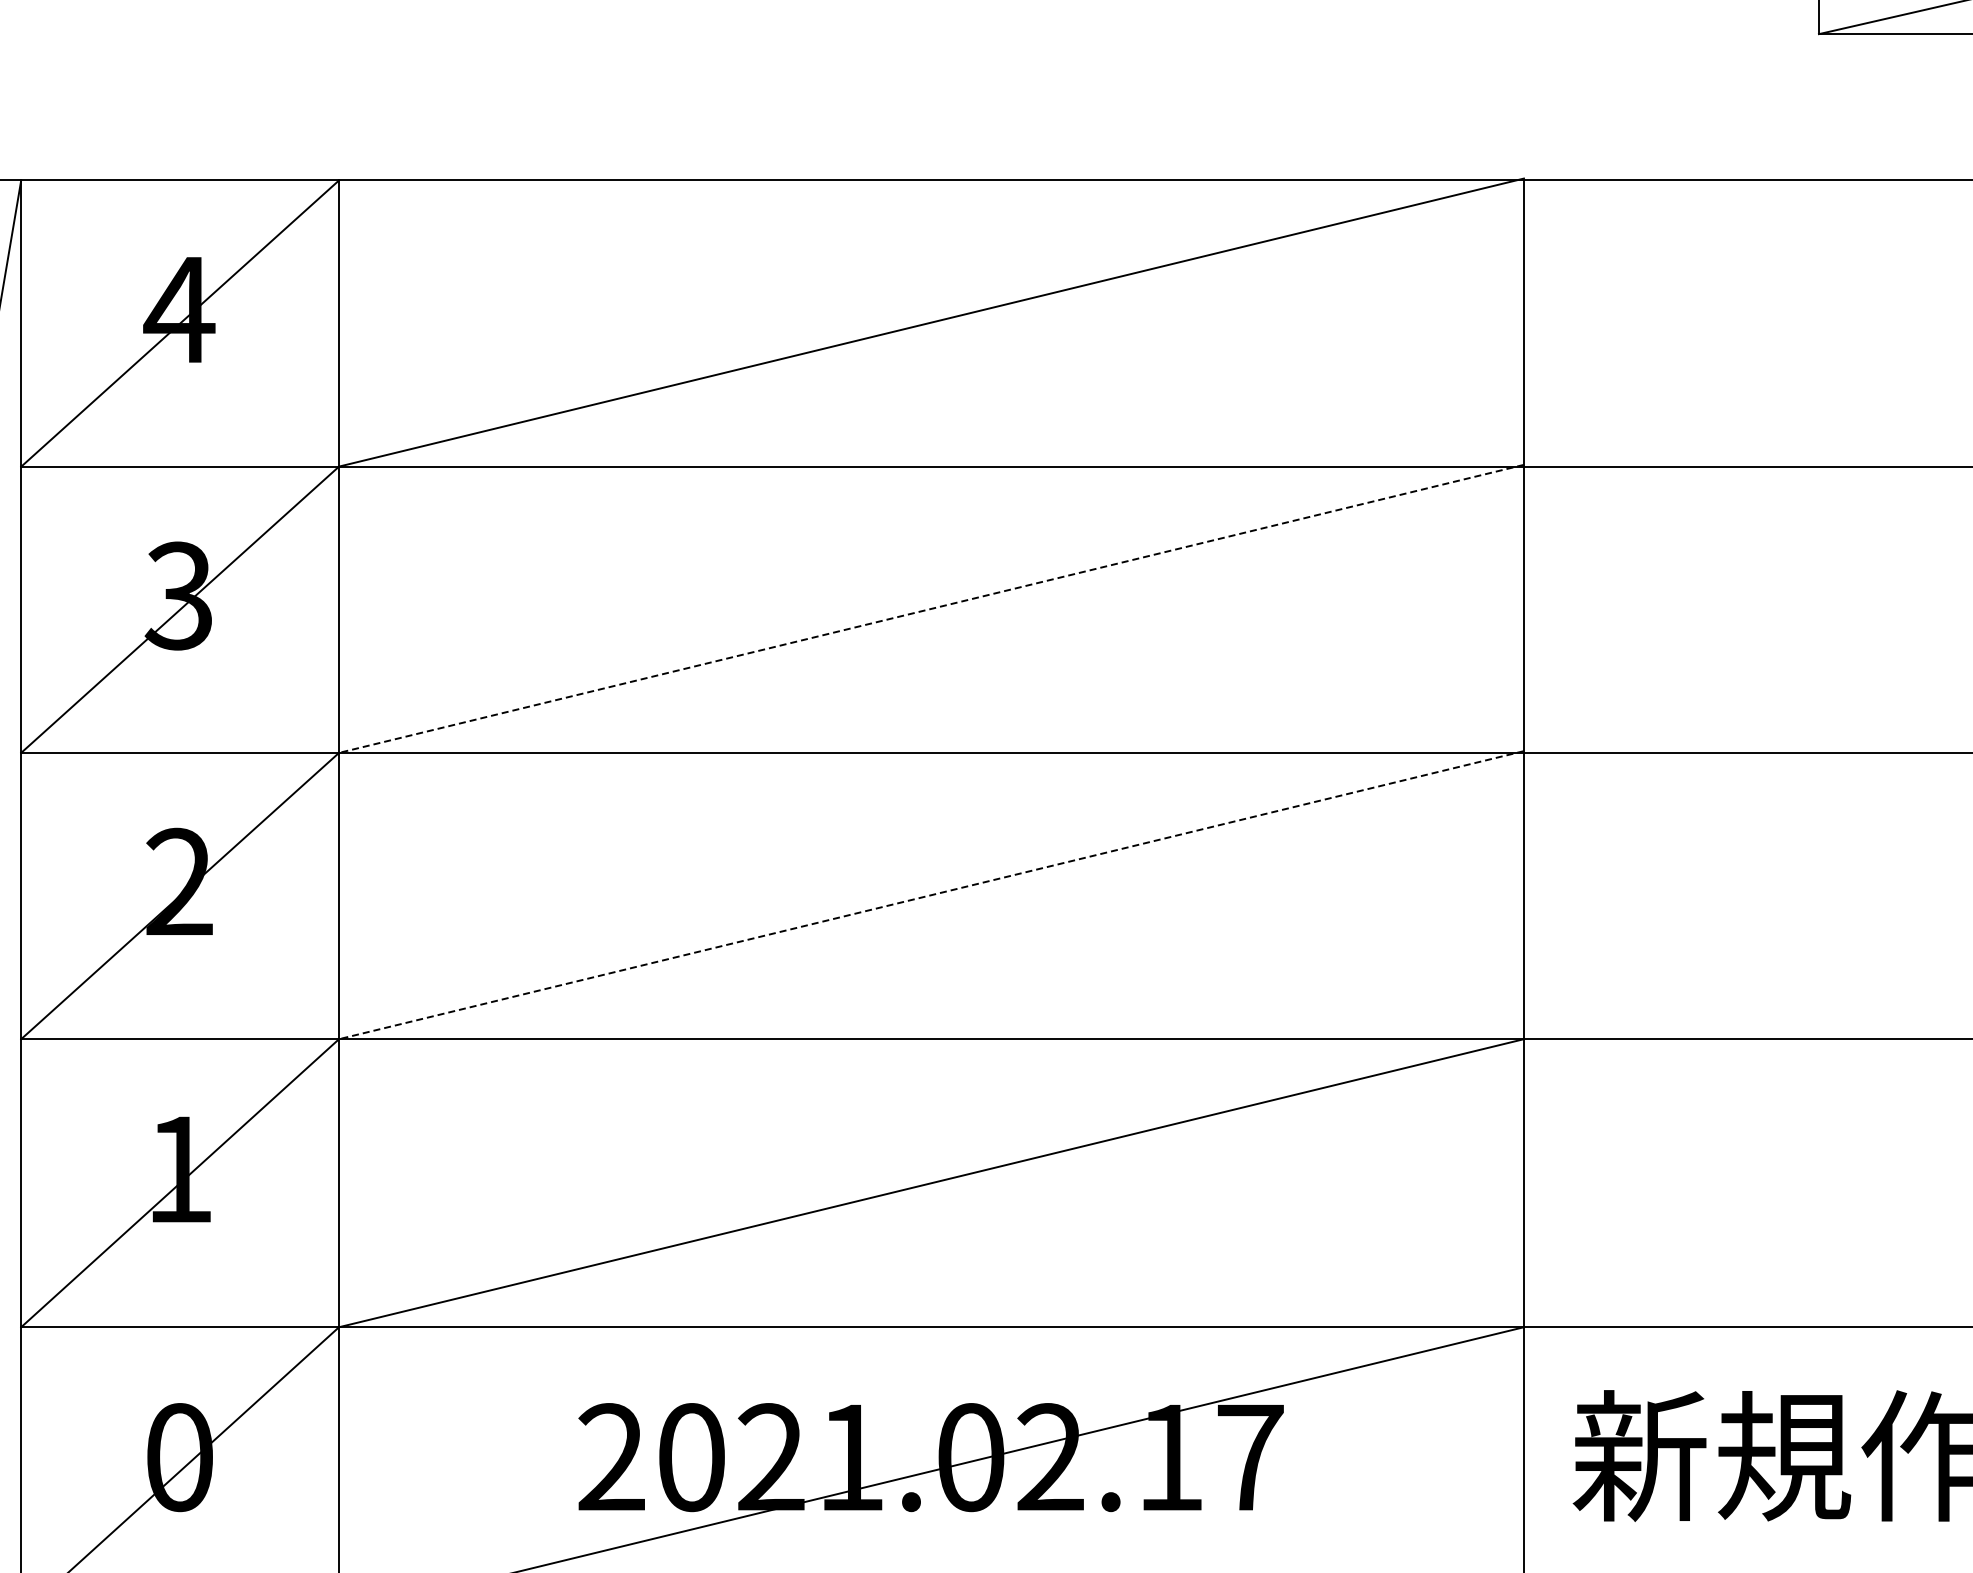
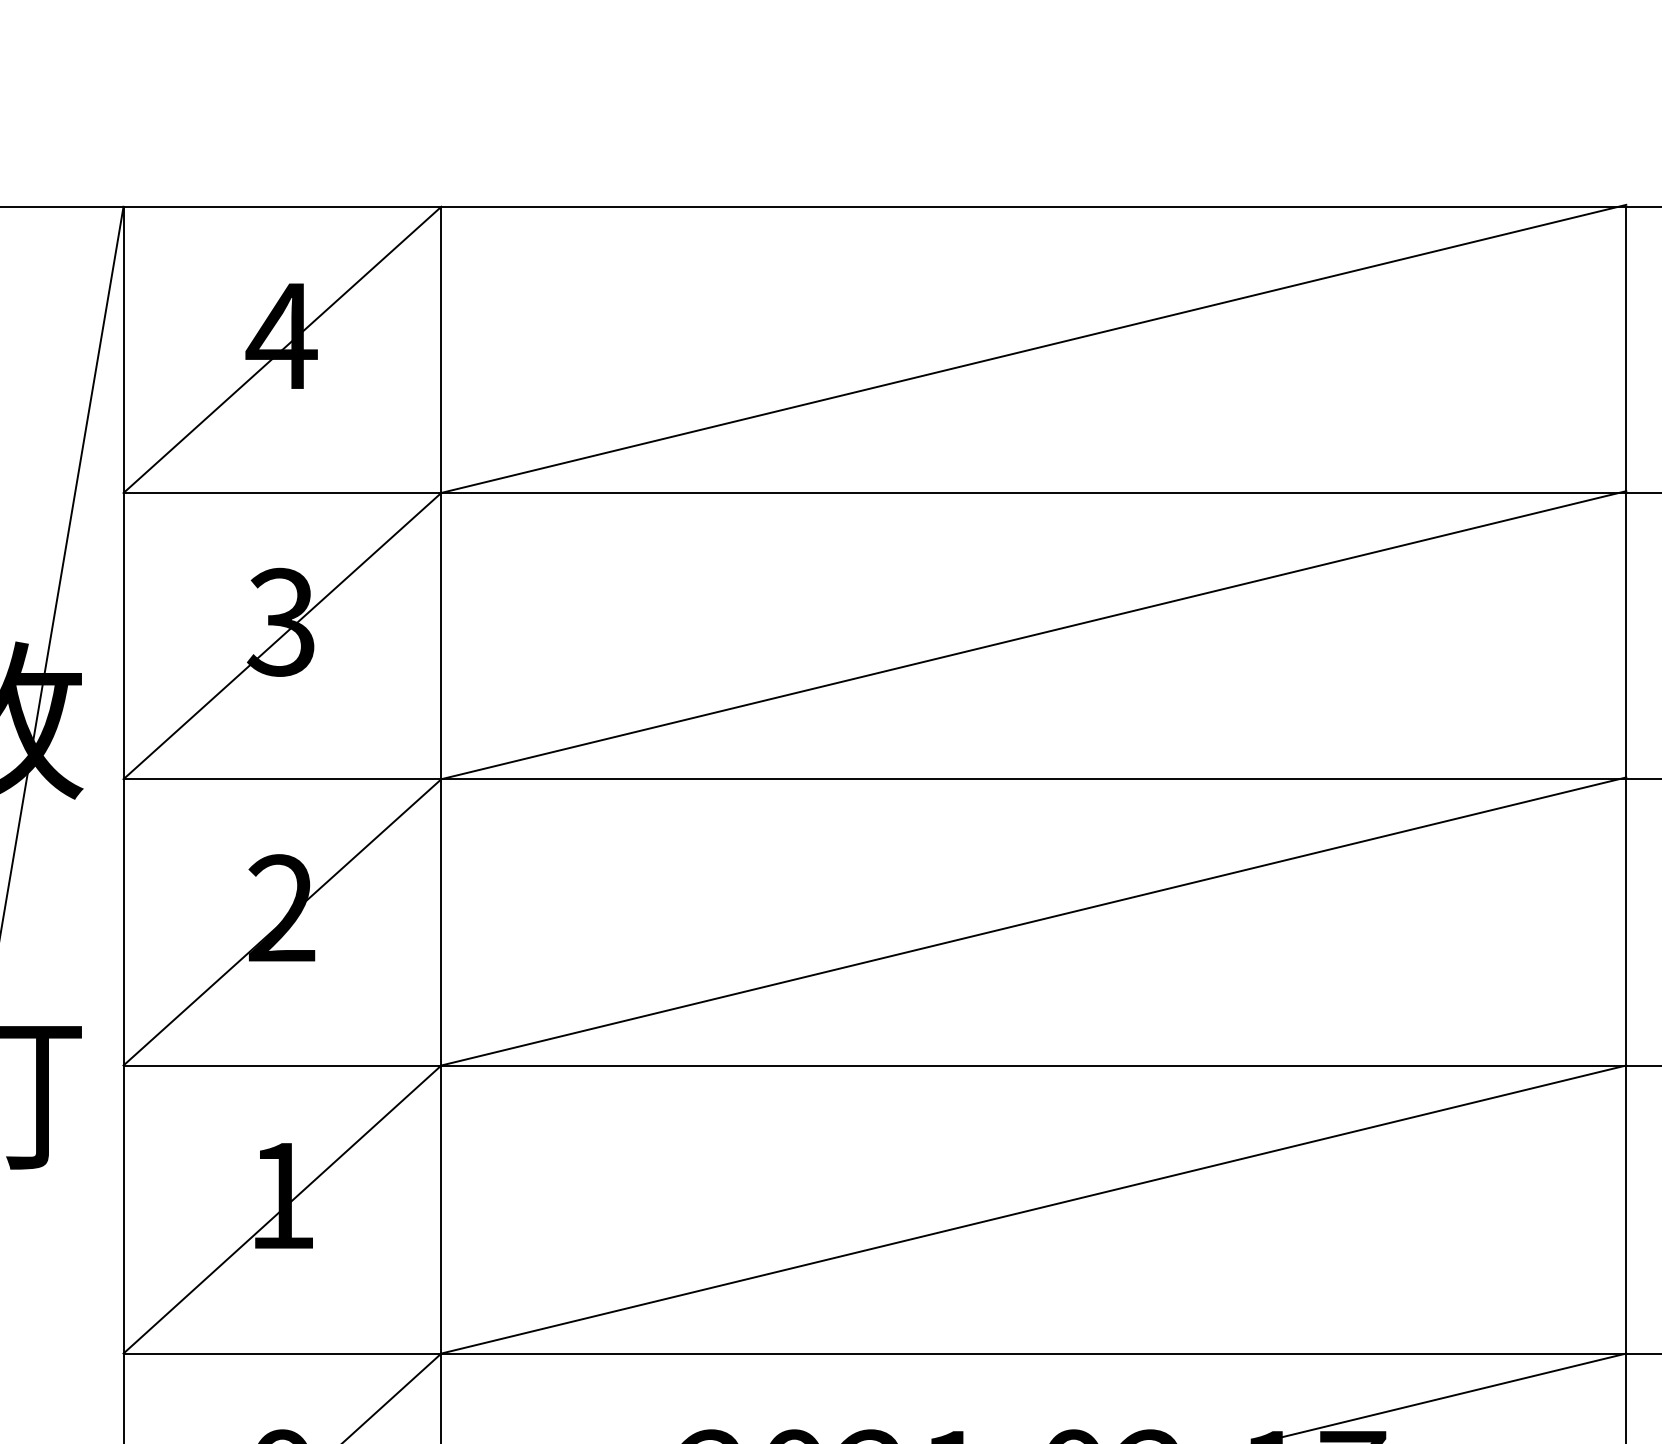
line: (931, 608) -> (1033, 634), dashed -> solid
line: (931, 895) -> (1033, 921), dashed -> solid

